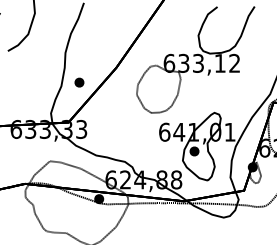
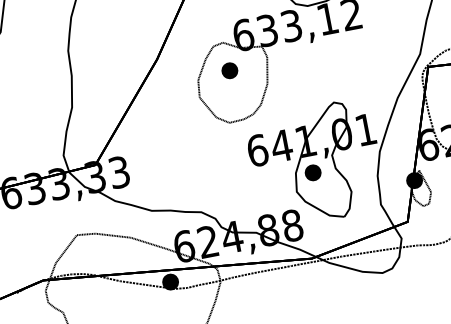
part: (79, 82) -> (229, 70), moved

